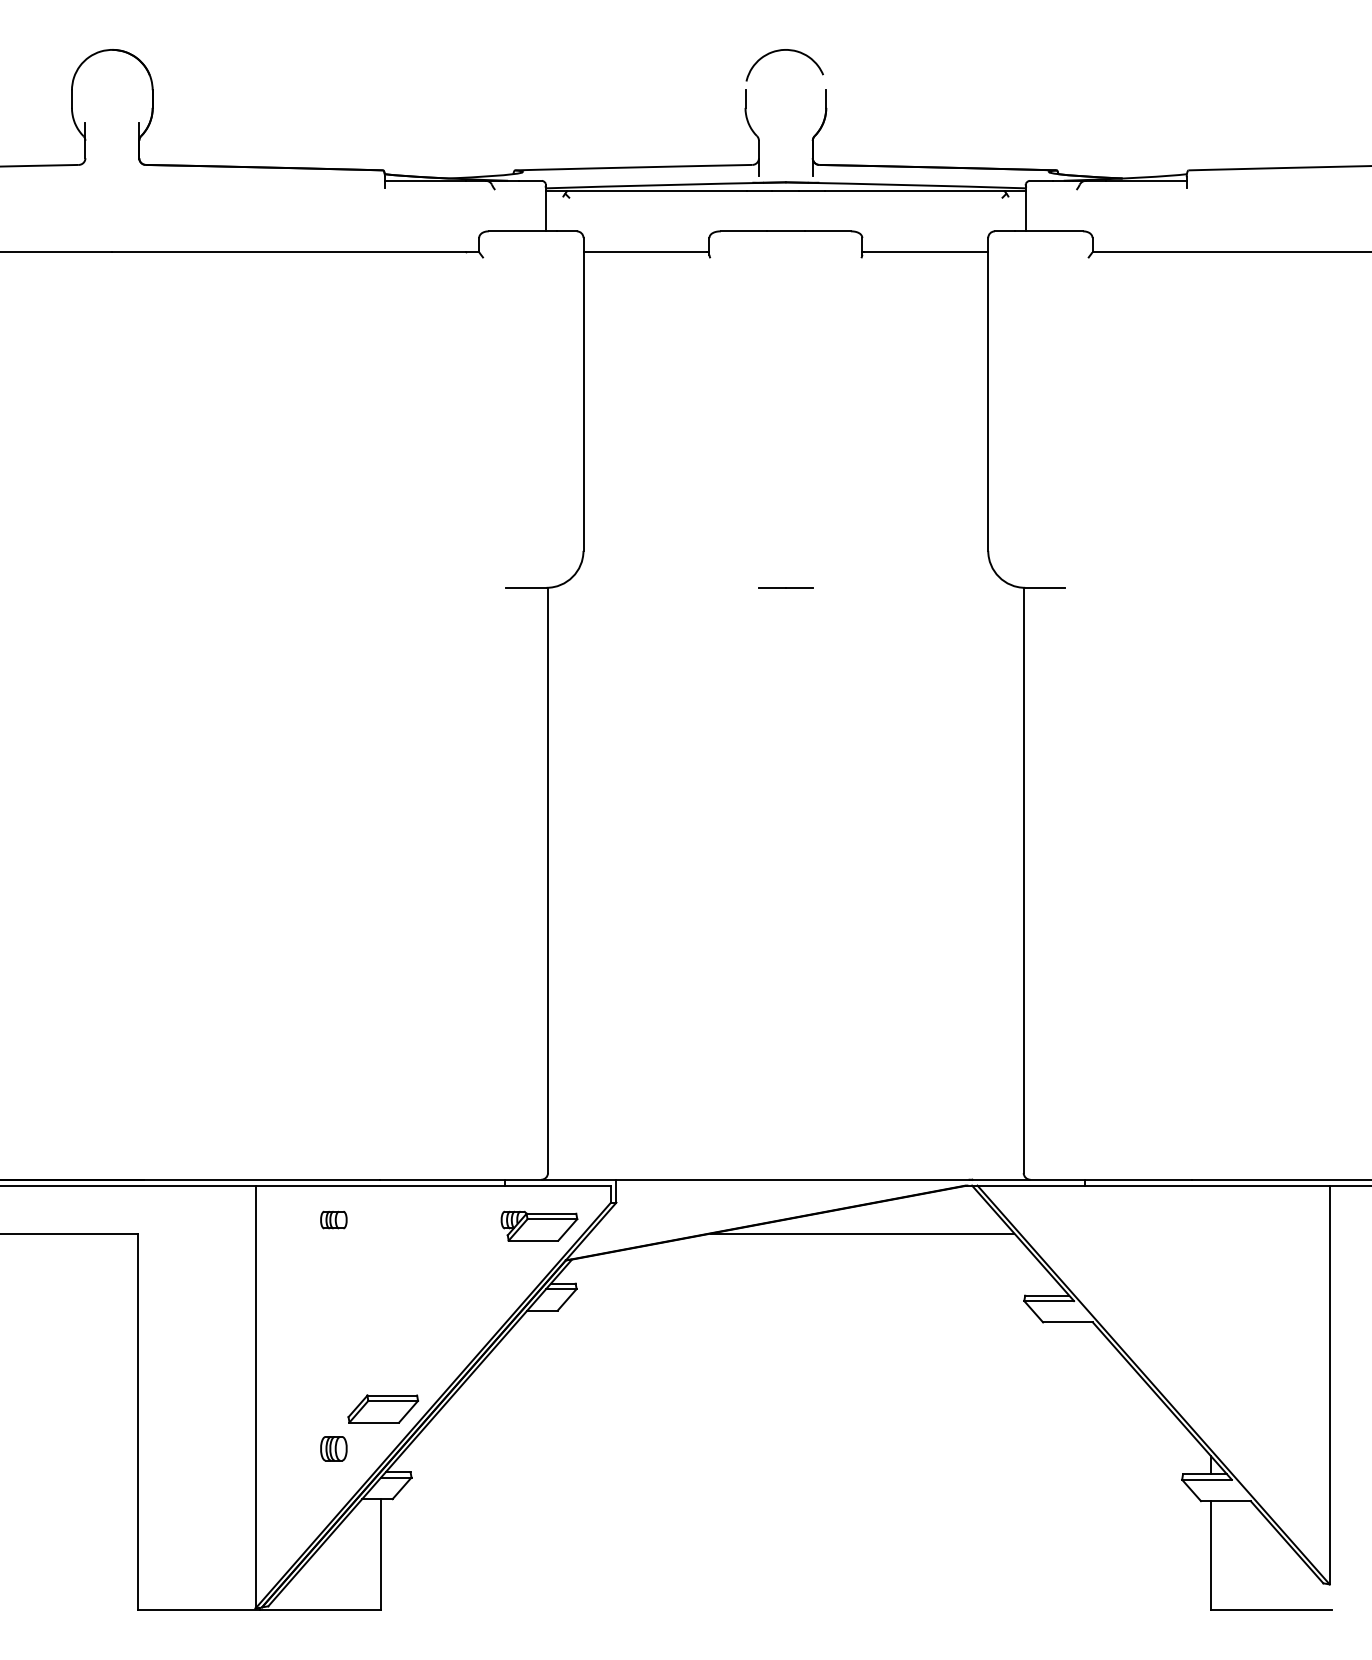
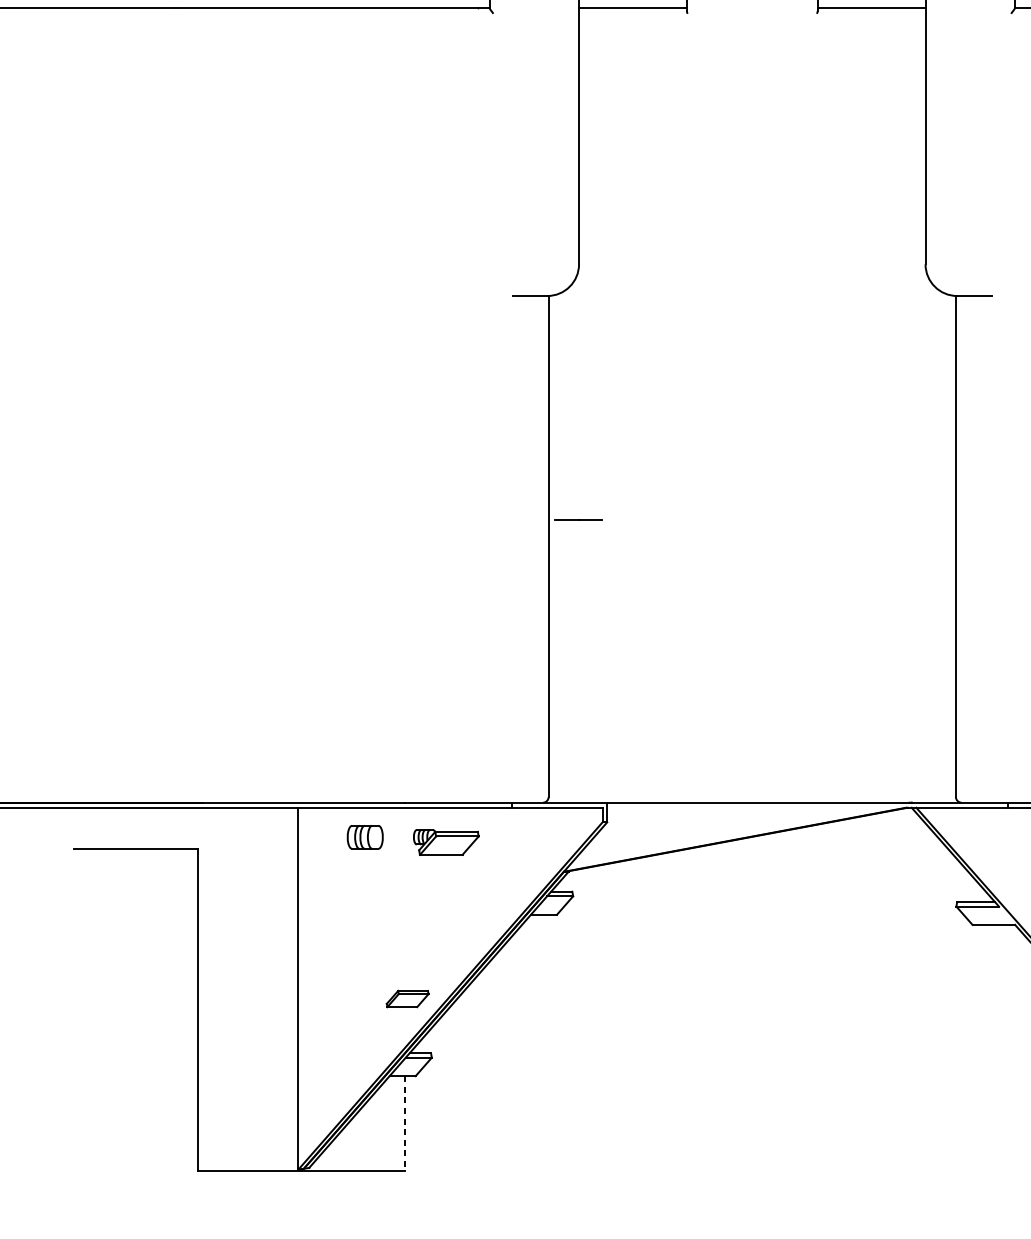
line: (785, 587) -> (578, 520), moved
part: (333, 1219) -> (365, 836), size x1.6
part: (539, 1225) -> (446, 841), moved
line: (862, 1233) -> (817, 848), removed
part: (383, 1408) -> (407, 998), size x0.7
part: (333, 1448) -> (365, 1032), removed
line: (380, 1554) -> (405, 1123), solid -> dashed

